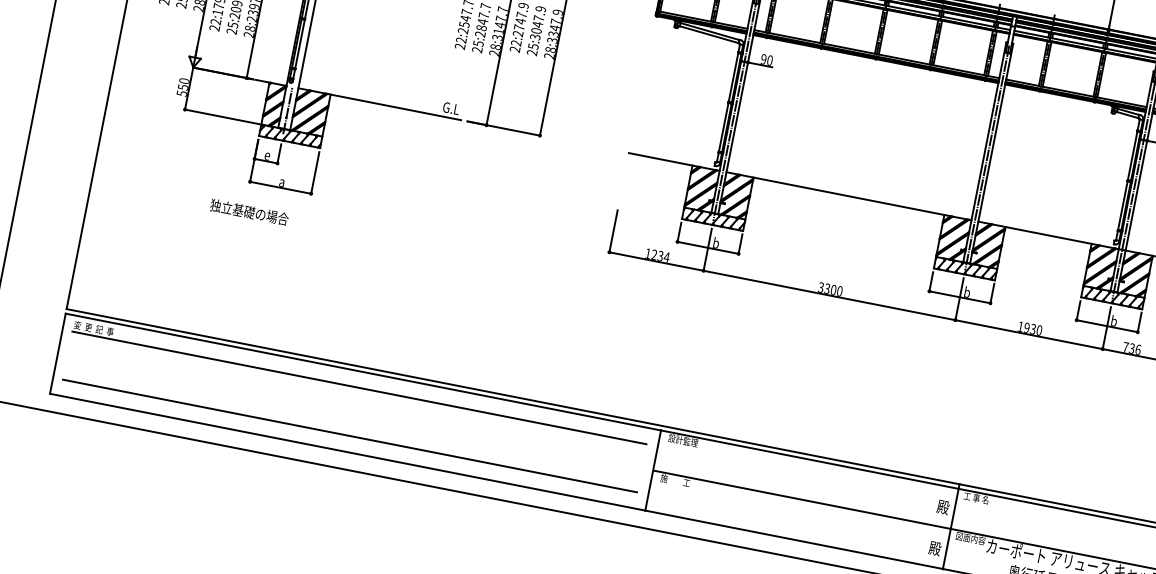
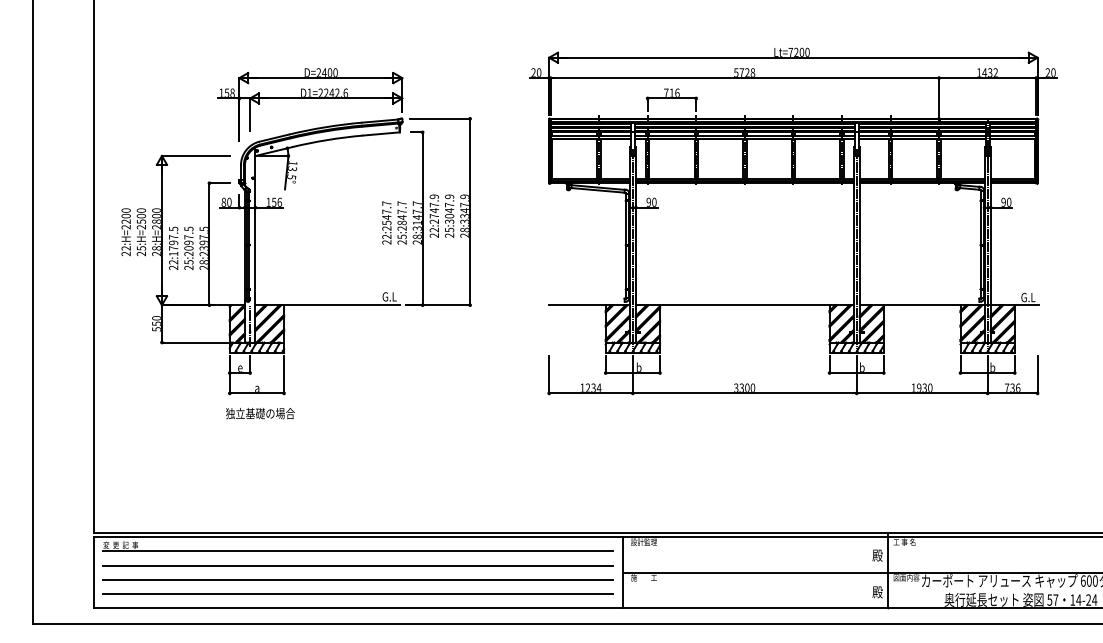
text: (249, 212) -> (260, 413), moved
line: (355, 403) -> (357, 565), added
line: (352, 419) -> (357, 579), added

